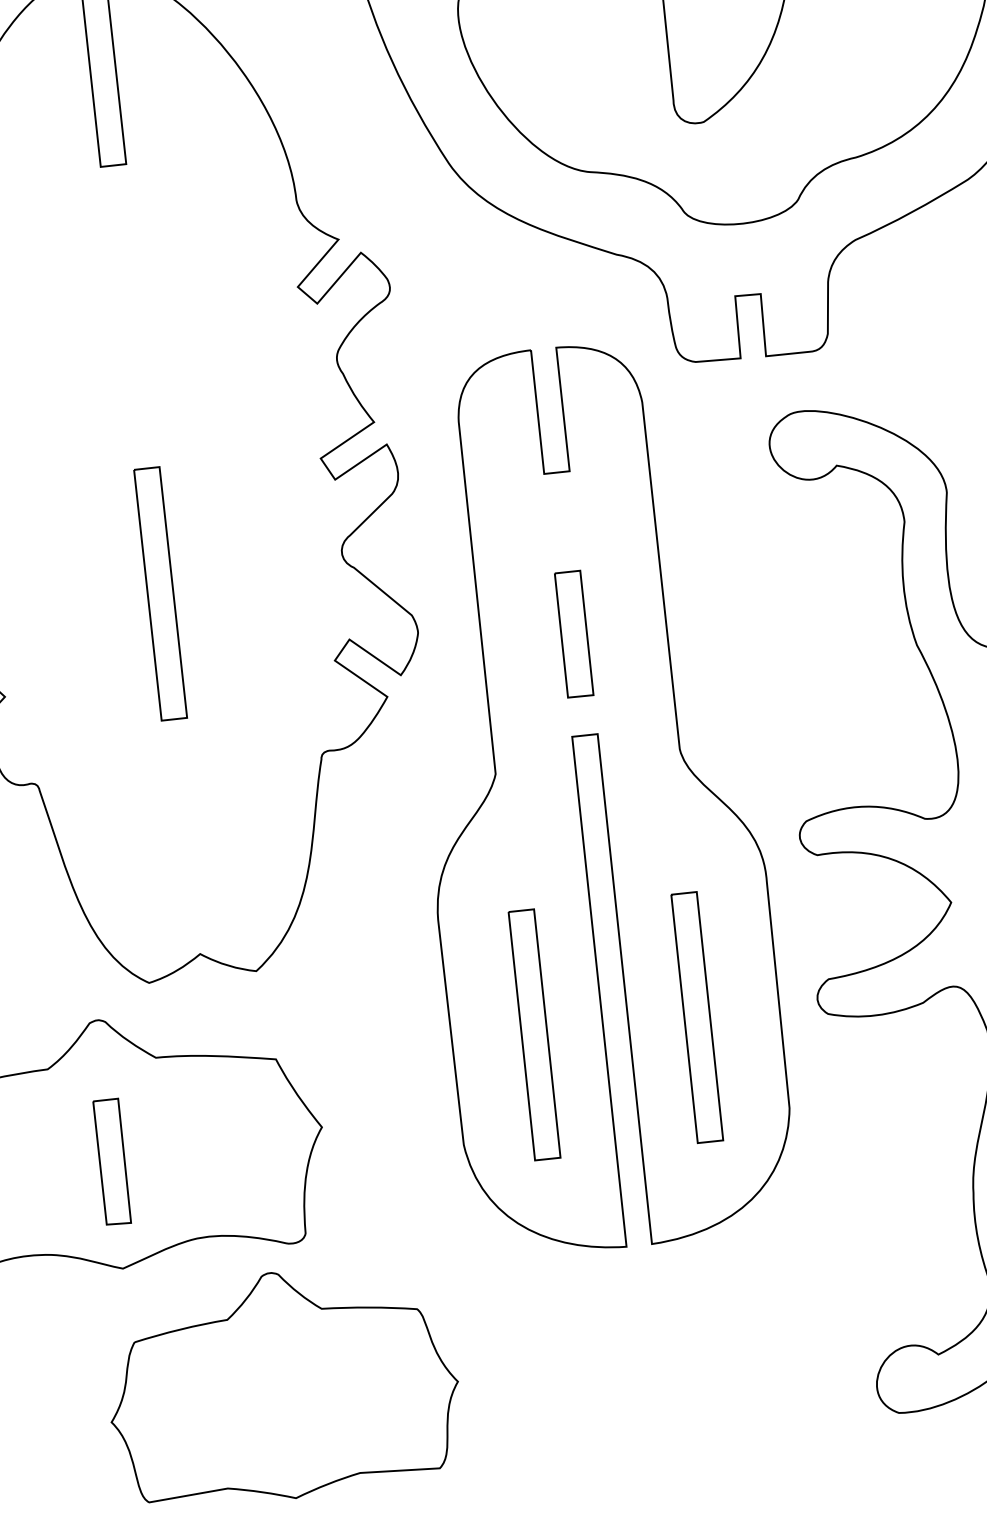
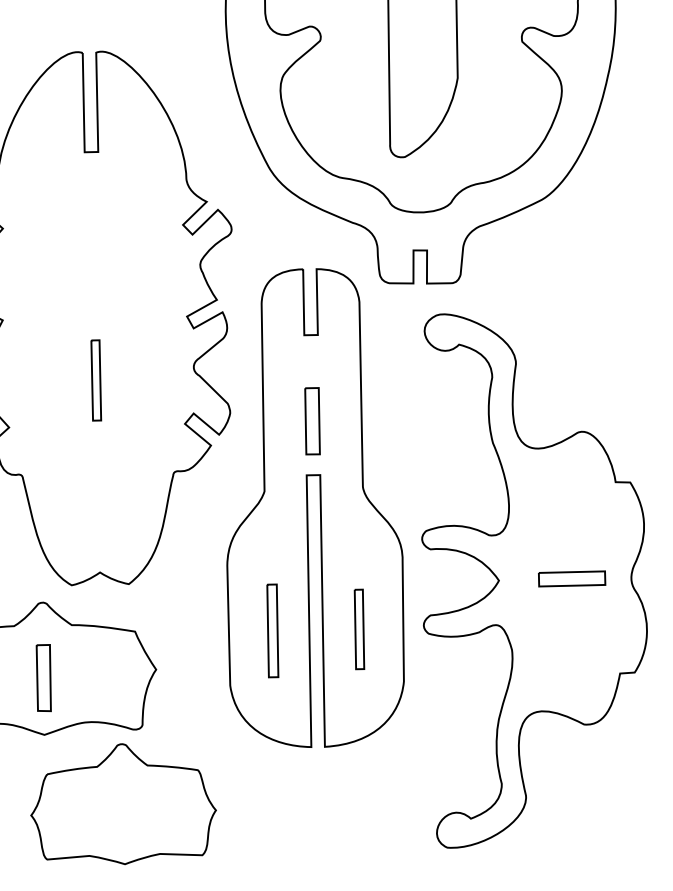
part: (161, 593) -> (96, 380), size x0.6
part: (697, 1017) -> (359, 629), size x0.6
part: (533, 1034) -> (272, 630), size x0.7

